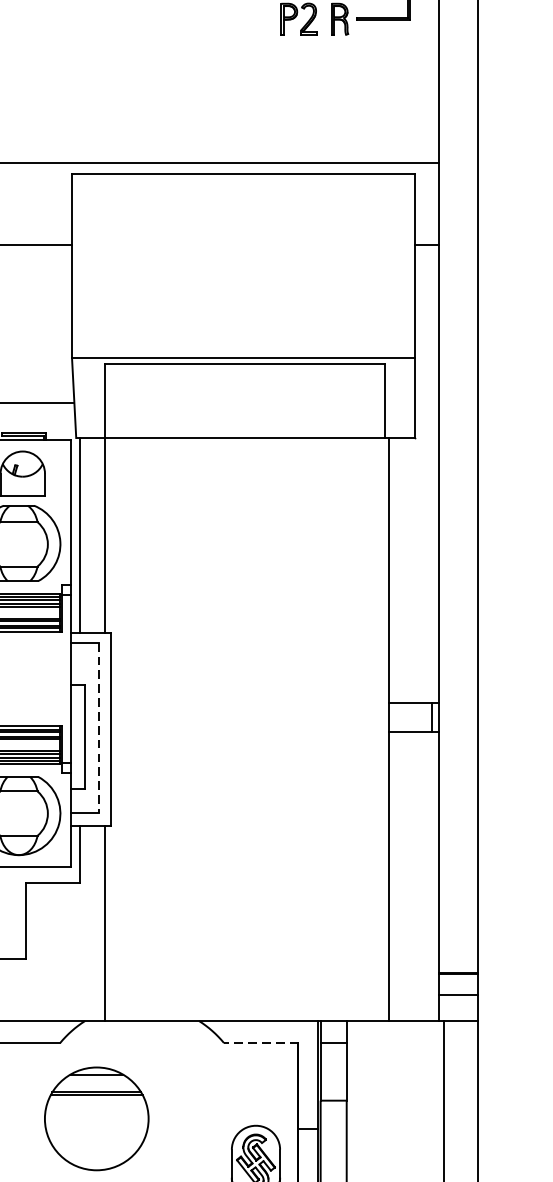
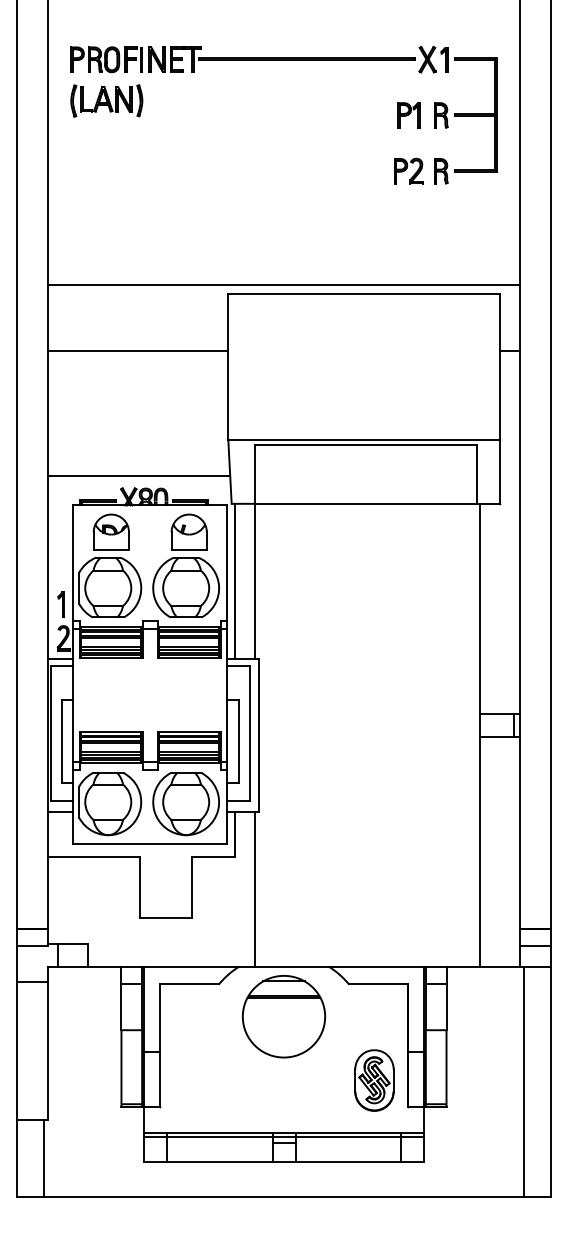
line: (98, 728) -> (249, 734), dashed -> solid
line: (261, 1043) -> (378, 984), dashed -> solid
part: (96, 1118) -> (283, 1016), moved

